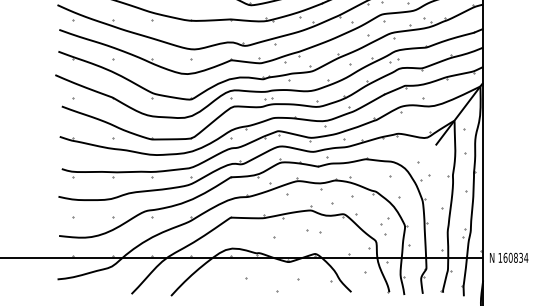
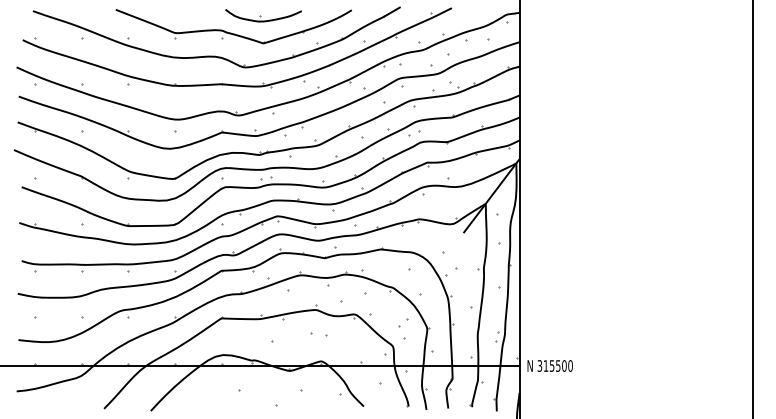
text: (513, 257) -> (555, 365), 160834 -> 315500

